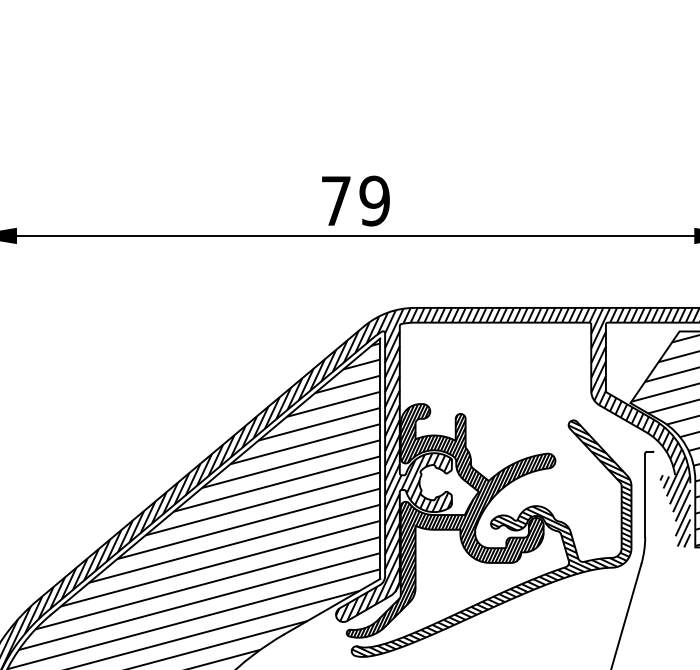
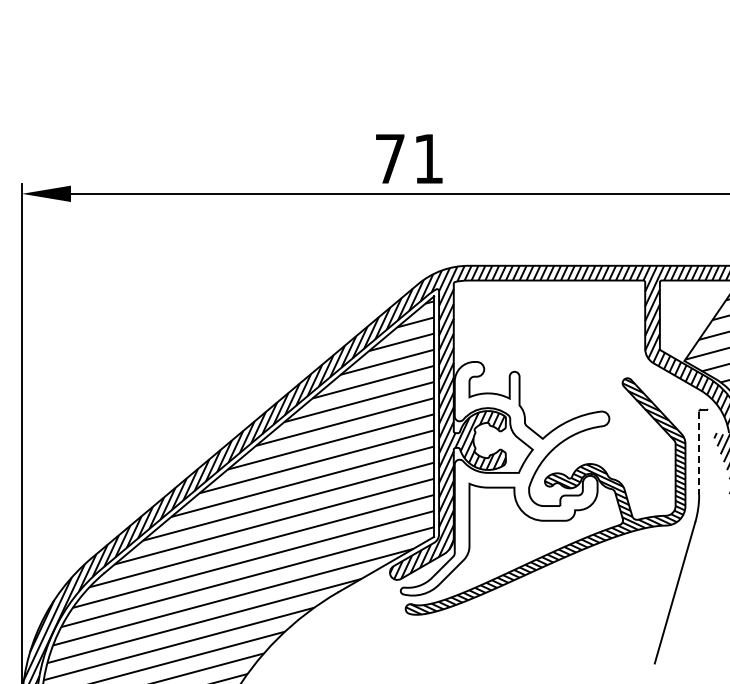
text: (374, 200) -> (428, 158), 79 -> 71
line: (645, 495) -> (699, 453), solid -> dashed
hatch: (450, 520) -> (504, 478), removed

